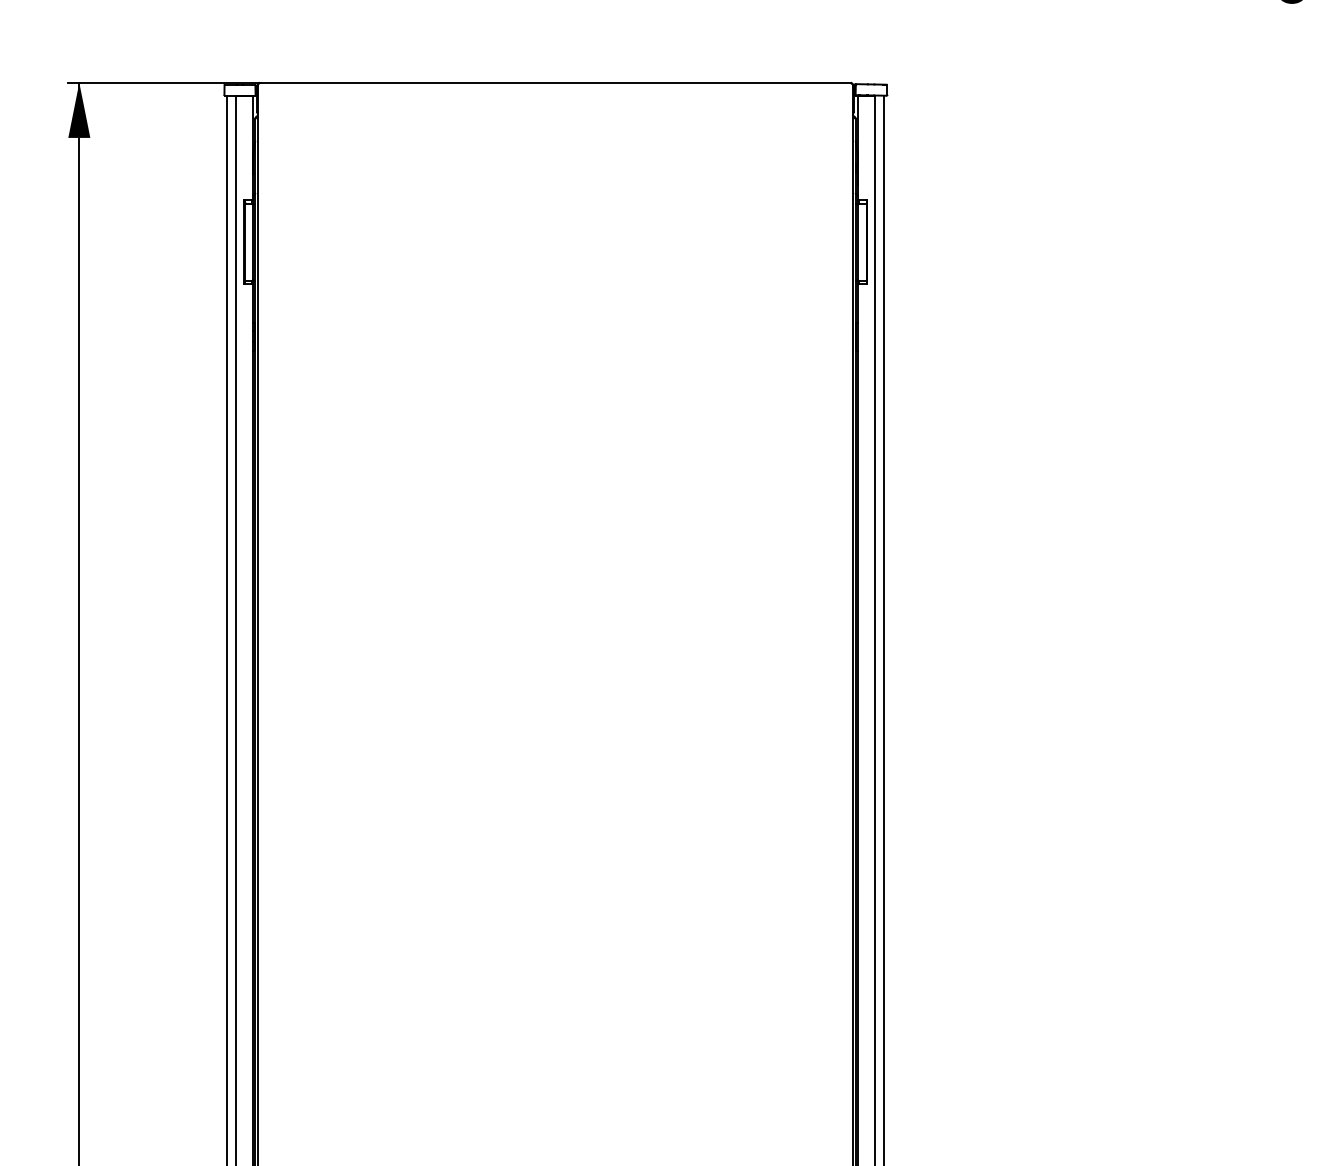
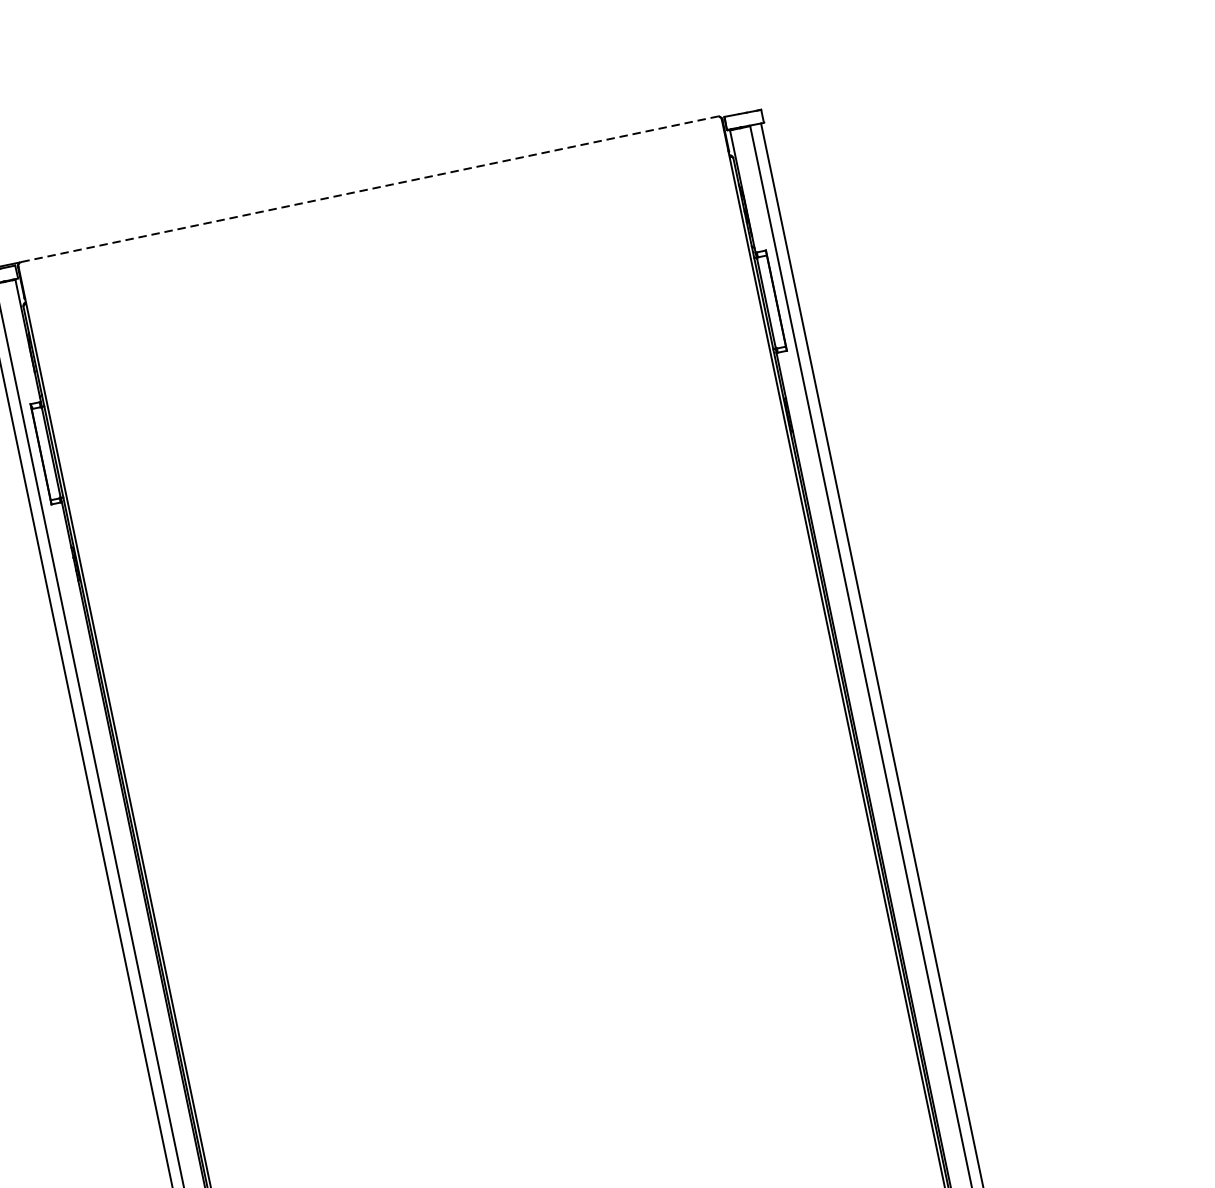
line: (555, 82) -> (369, 189), solid -> dashed

